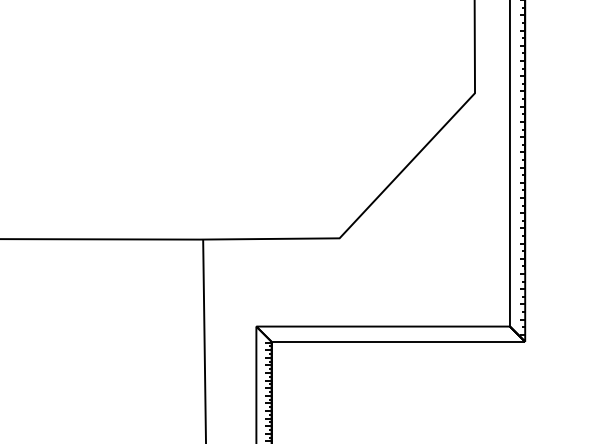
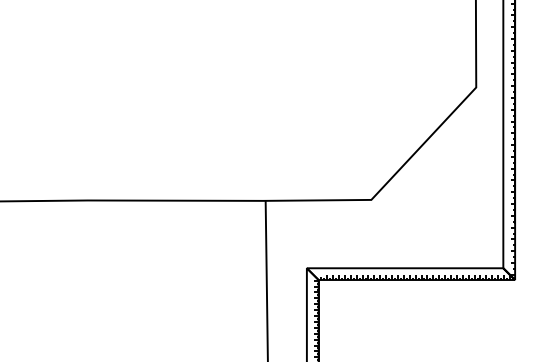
hatch: (397, 338) -> (416, 277), added

